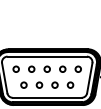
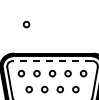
circle: (20, 19) -> (25, 23), added
line: (47, 56) -> (52, 60), solid -> dashed

